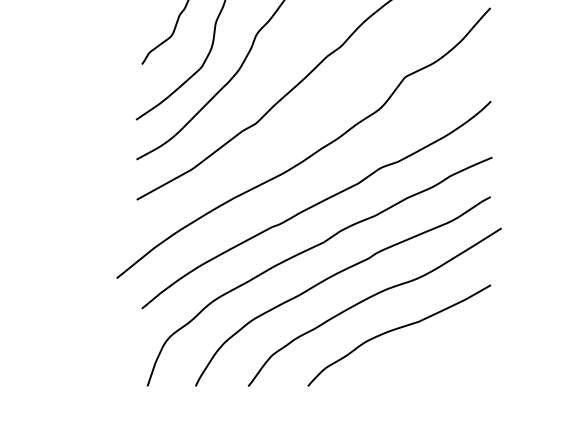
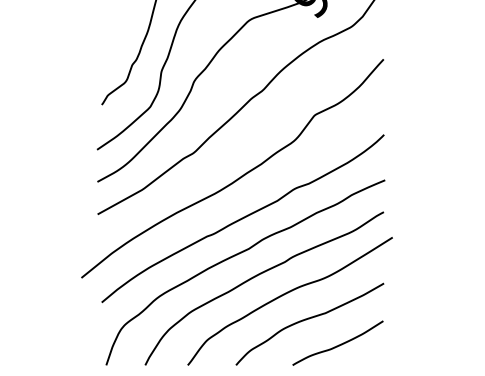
curve: (434, 360) -> (338, 344), added

